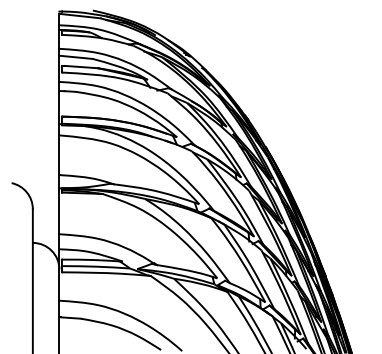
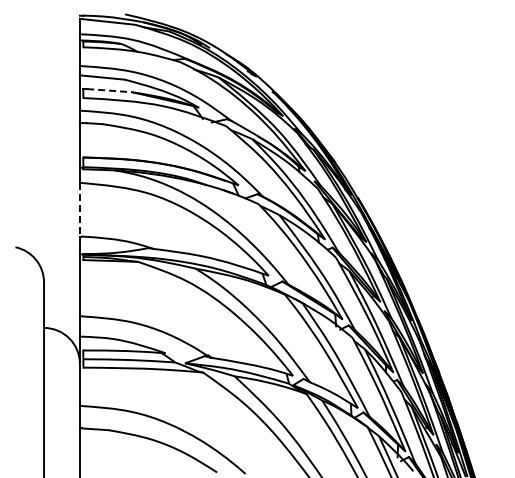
line: (81, 66) -> (109, 90), solid -> dashed
line: (59, 155) -> (79, 209), solid -> dashed

